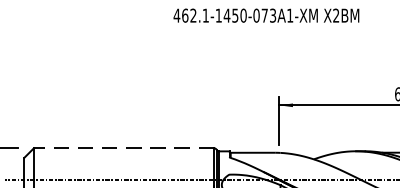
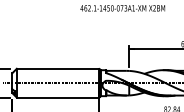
line: (123, 147) -> (57, 68), dashed -> solid

